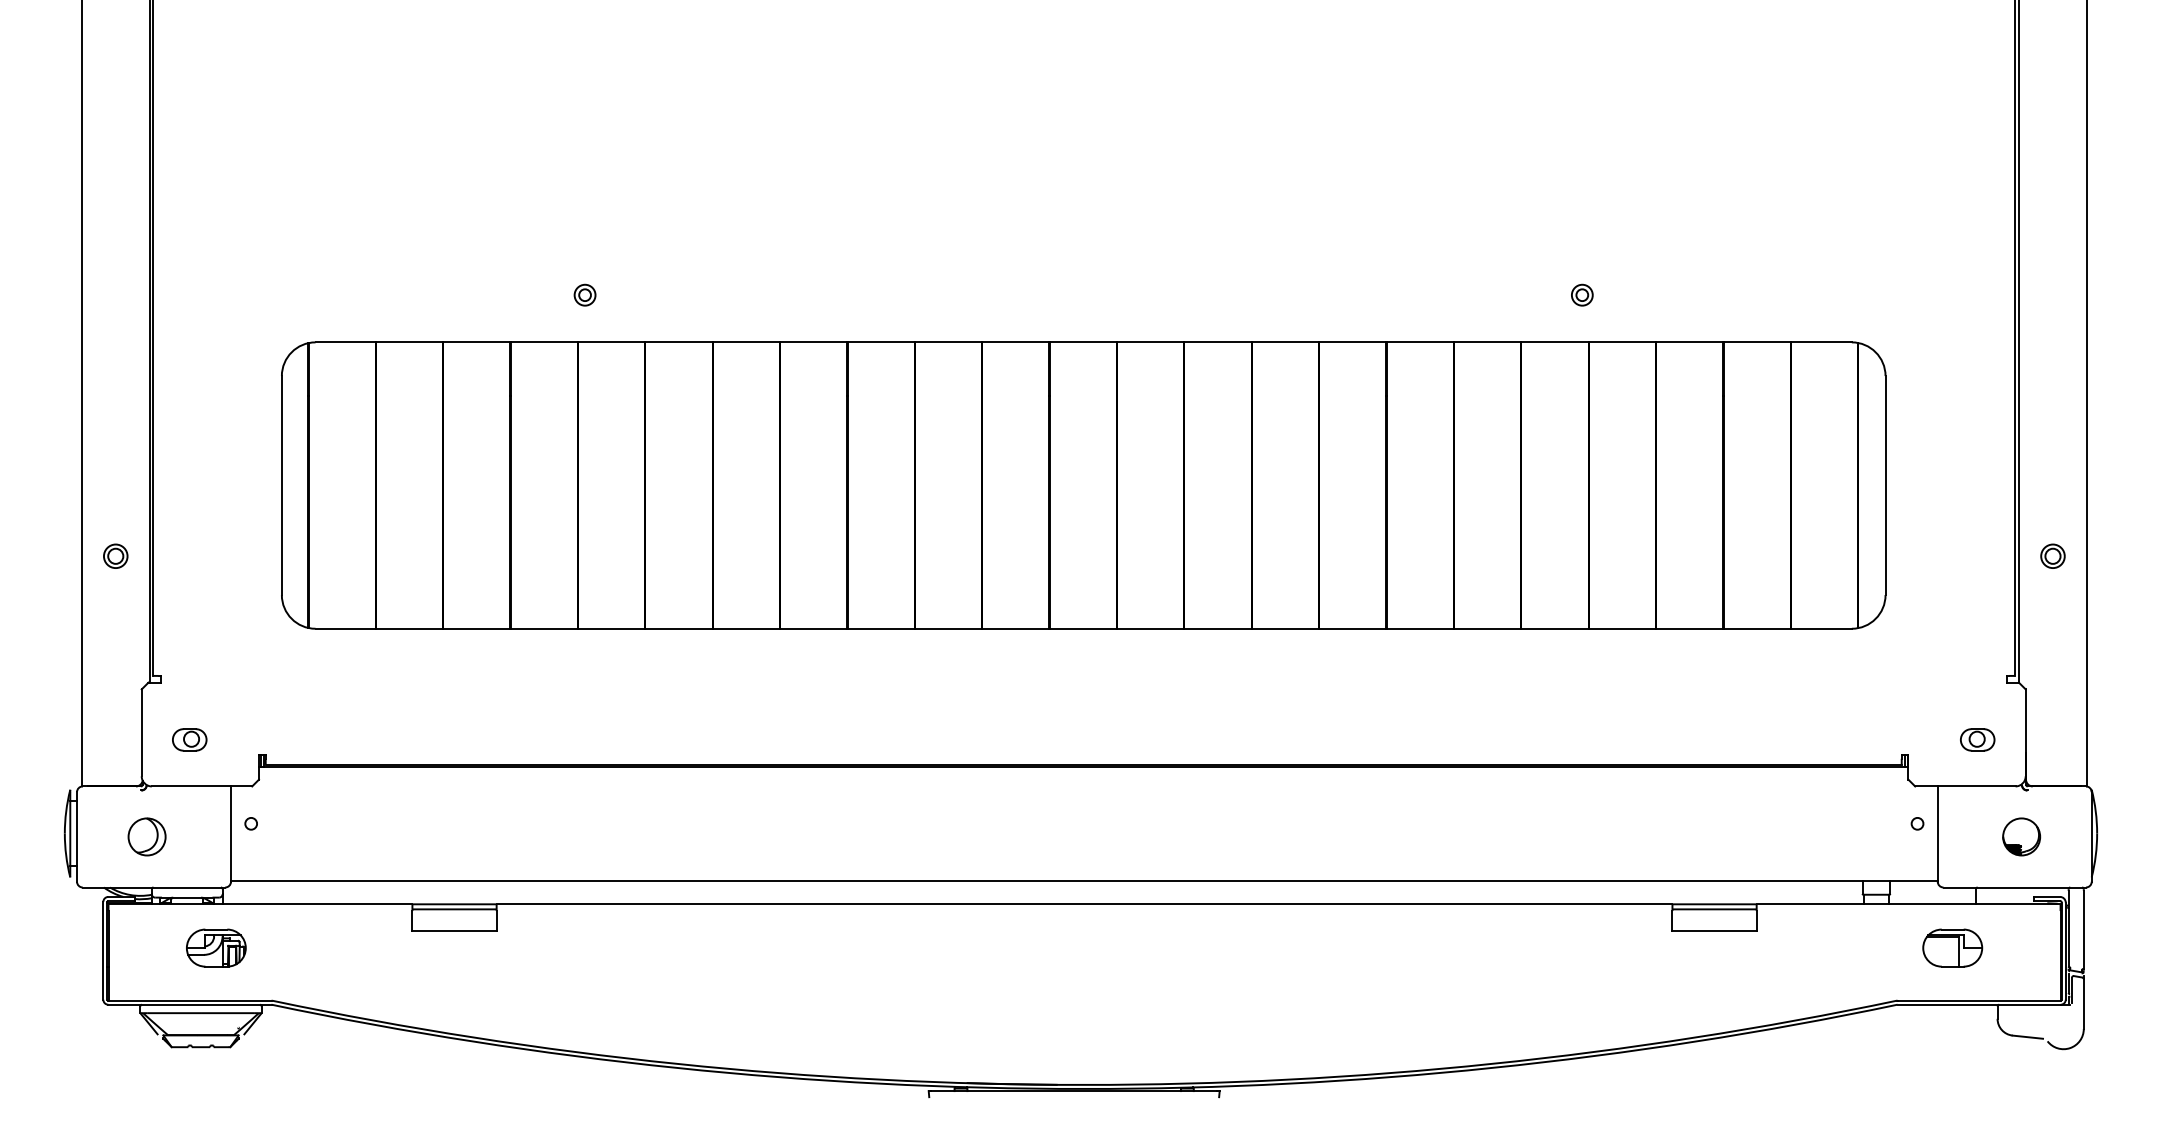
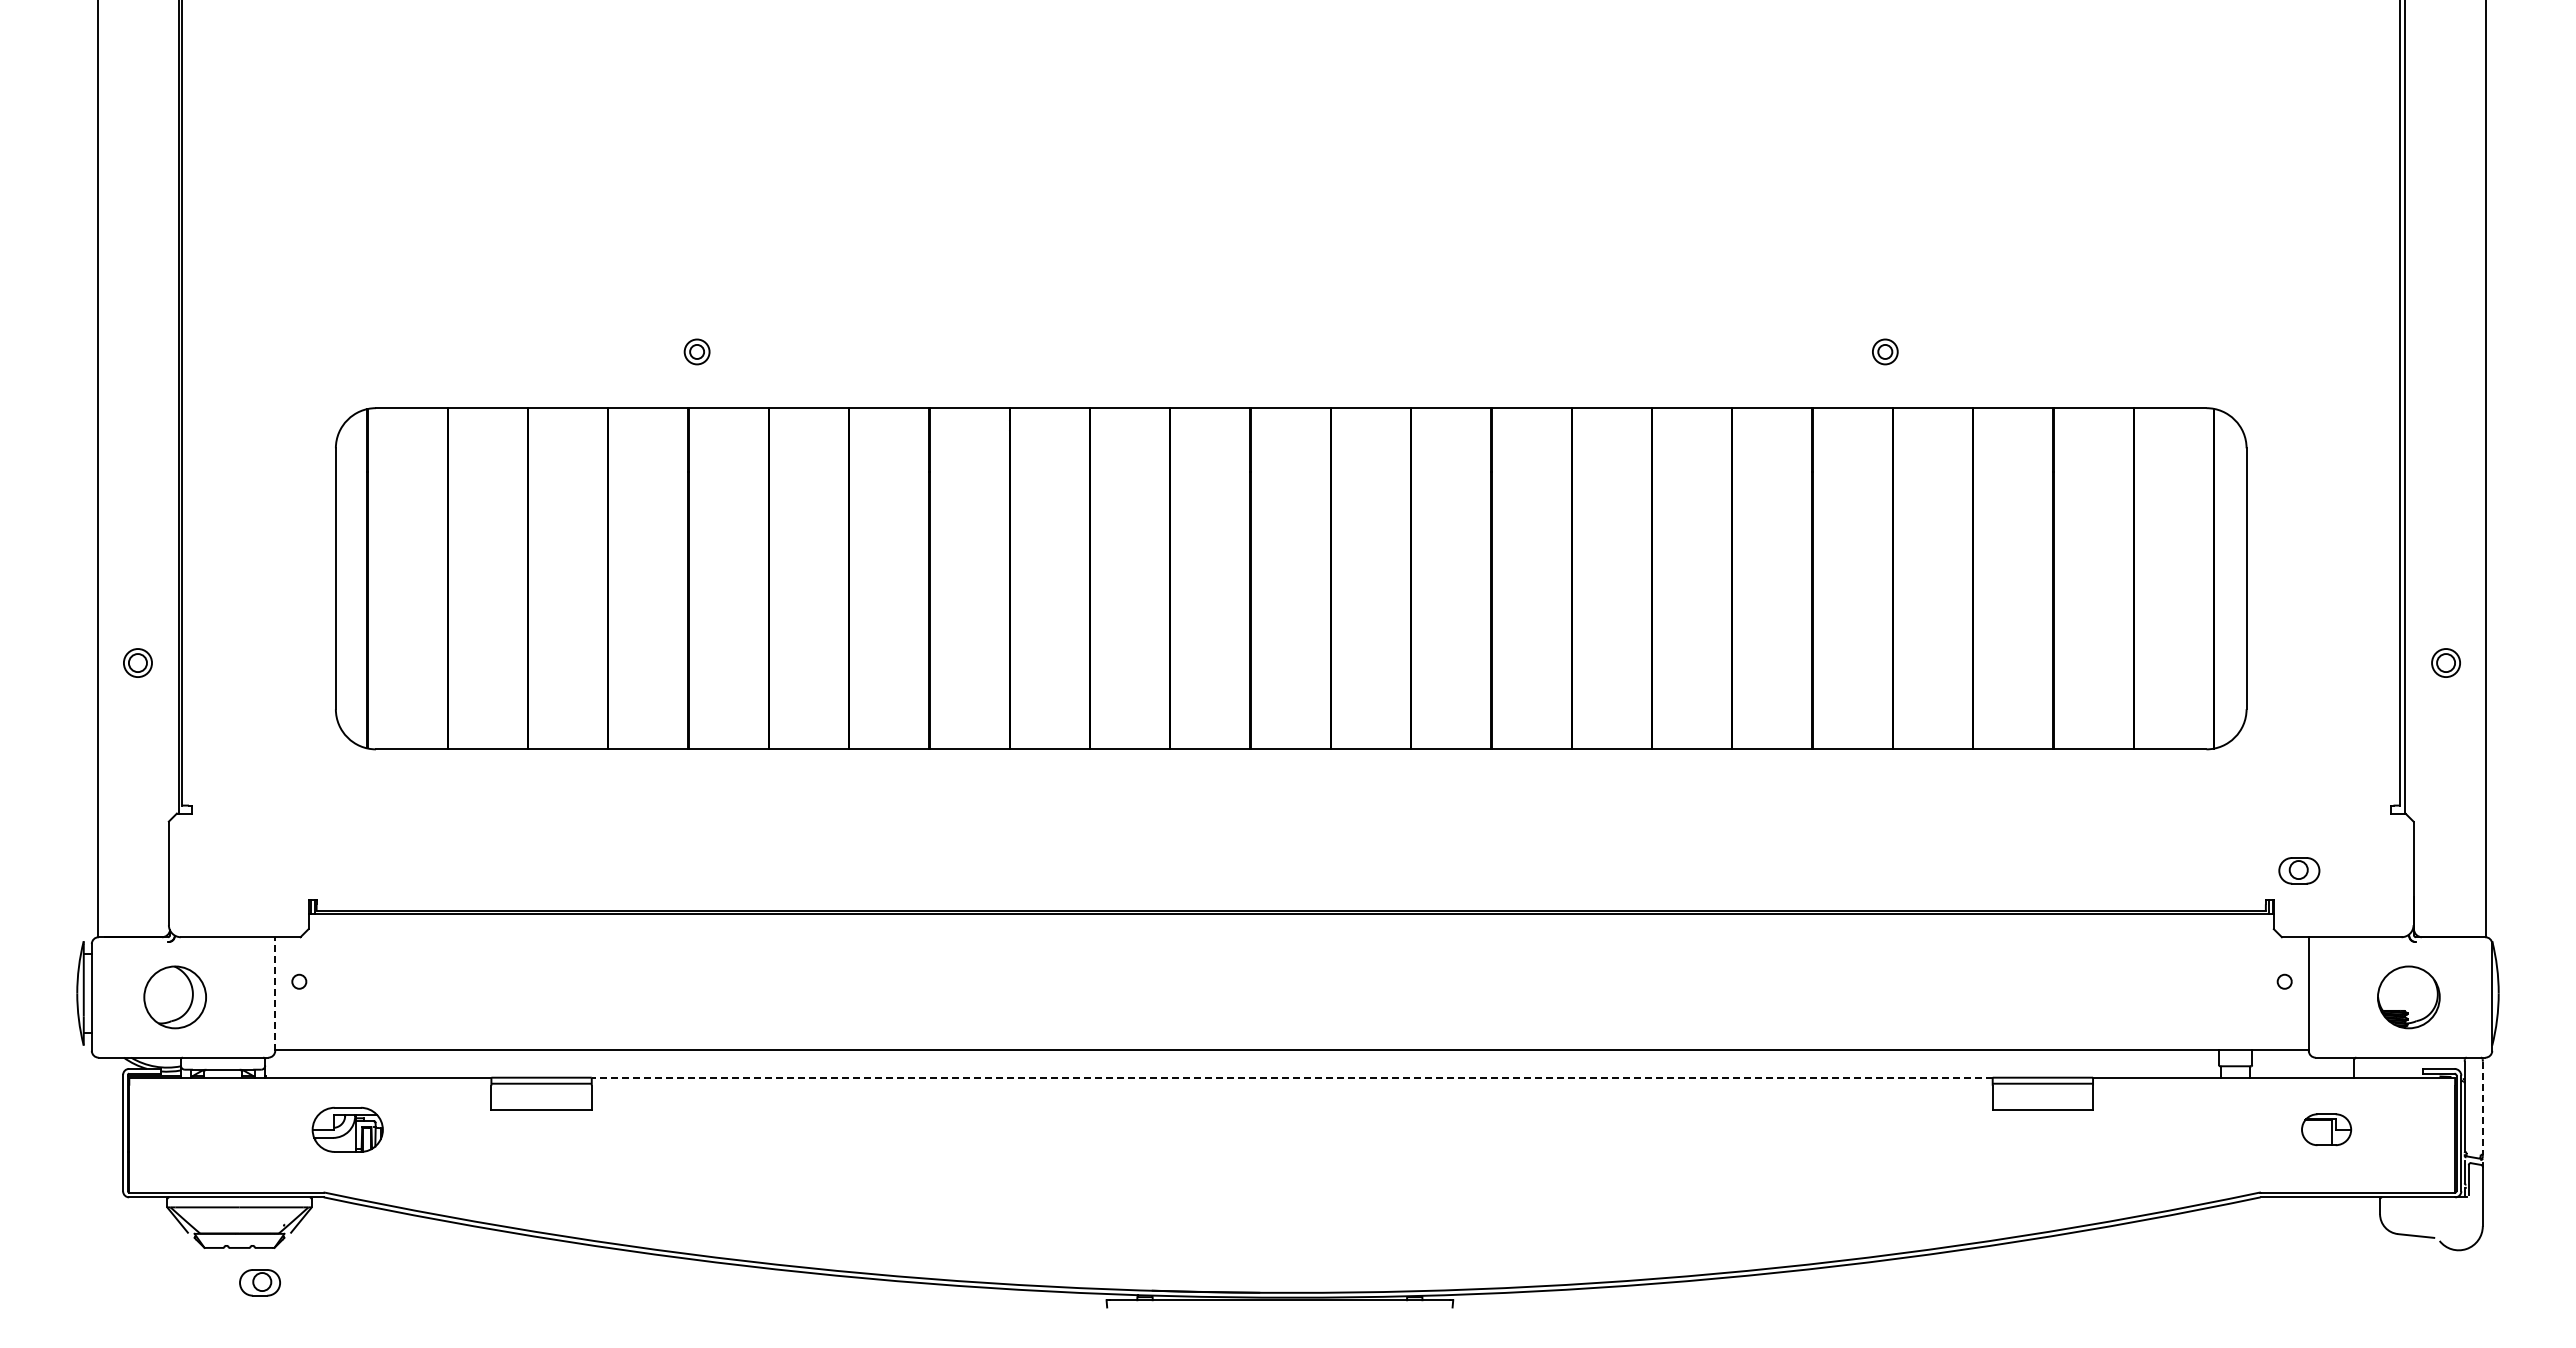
part: (189, 739) -> (259, 1282), moved
part: (1977, 739) -> (2299, 870), moved
line: (231, 834) -> (275, 994), solid -> dashed
part: (147, 837) -> (175, 997), size x1.4
part: (2021, 837) -> (2408, 997), size x1.4
line: (1083, 904) -> (1291, 1077), solid -> dashed
line: (2083, 930) -> (2482, 1108), solid -> dashed
part: (216, 947) -> (347, 1129), moved
part: (1952, 947) -> (2326, 1129), size x0.7

